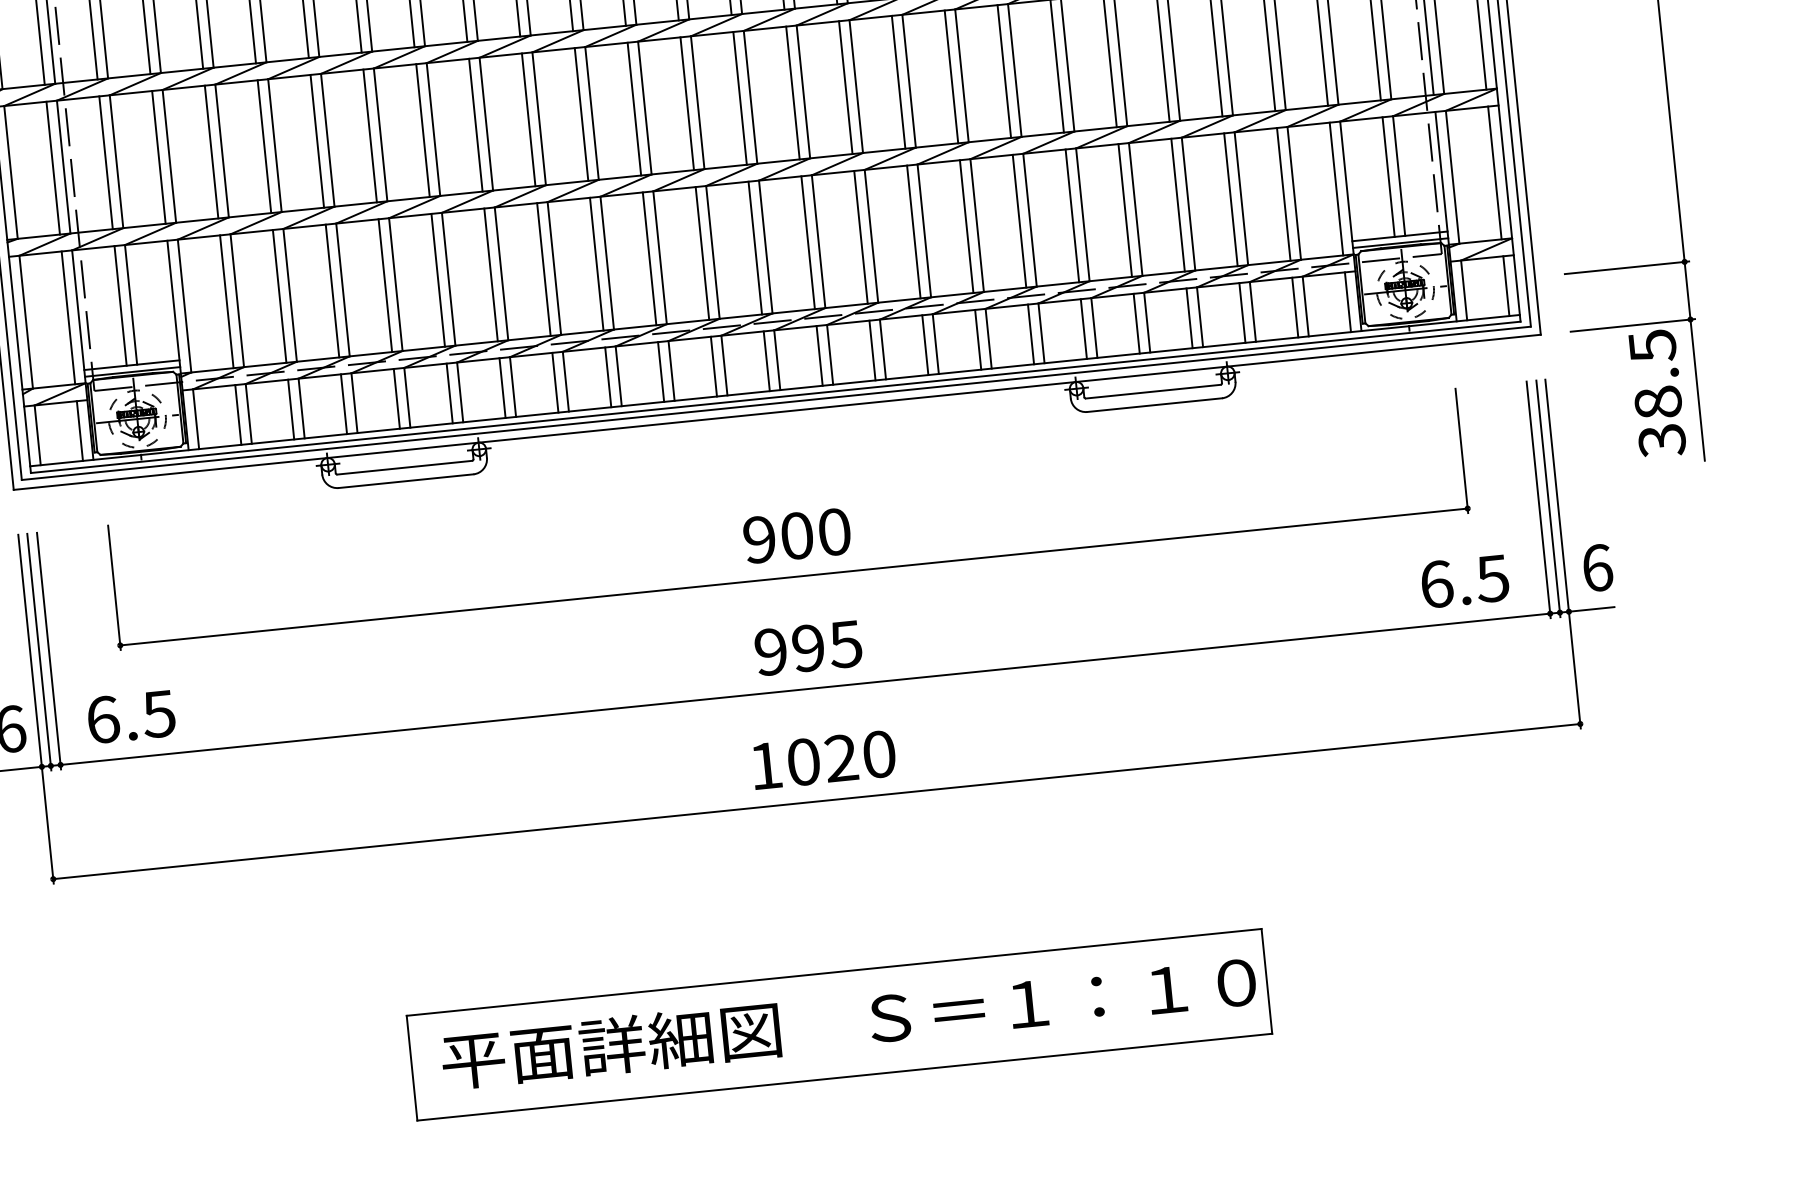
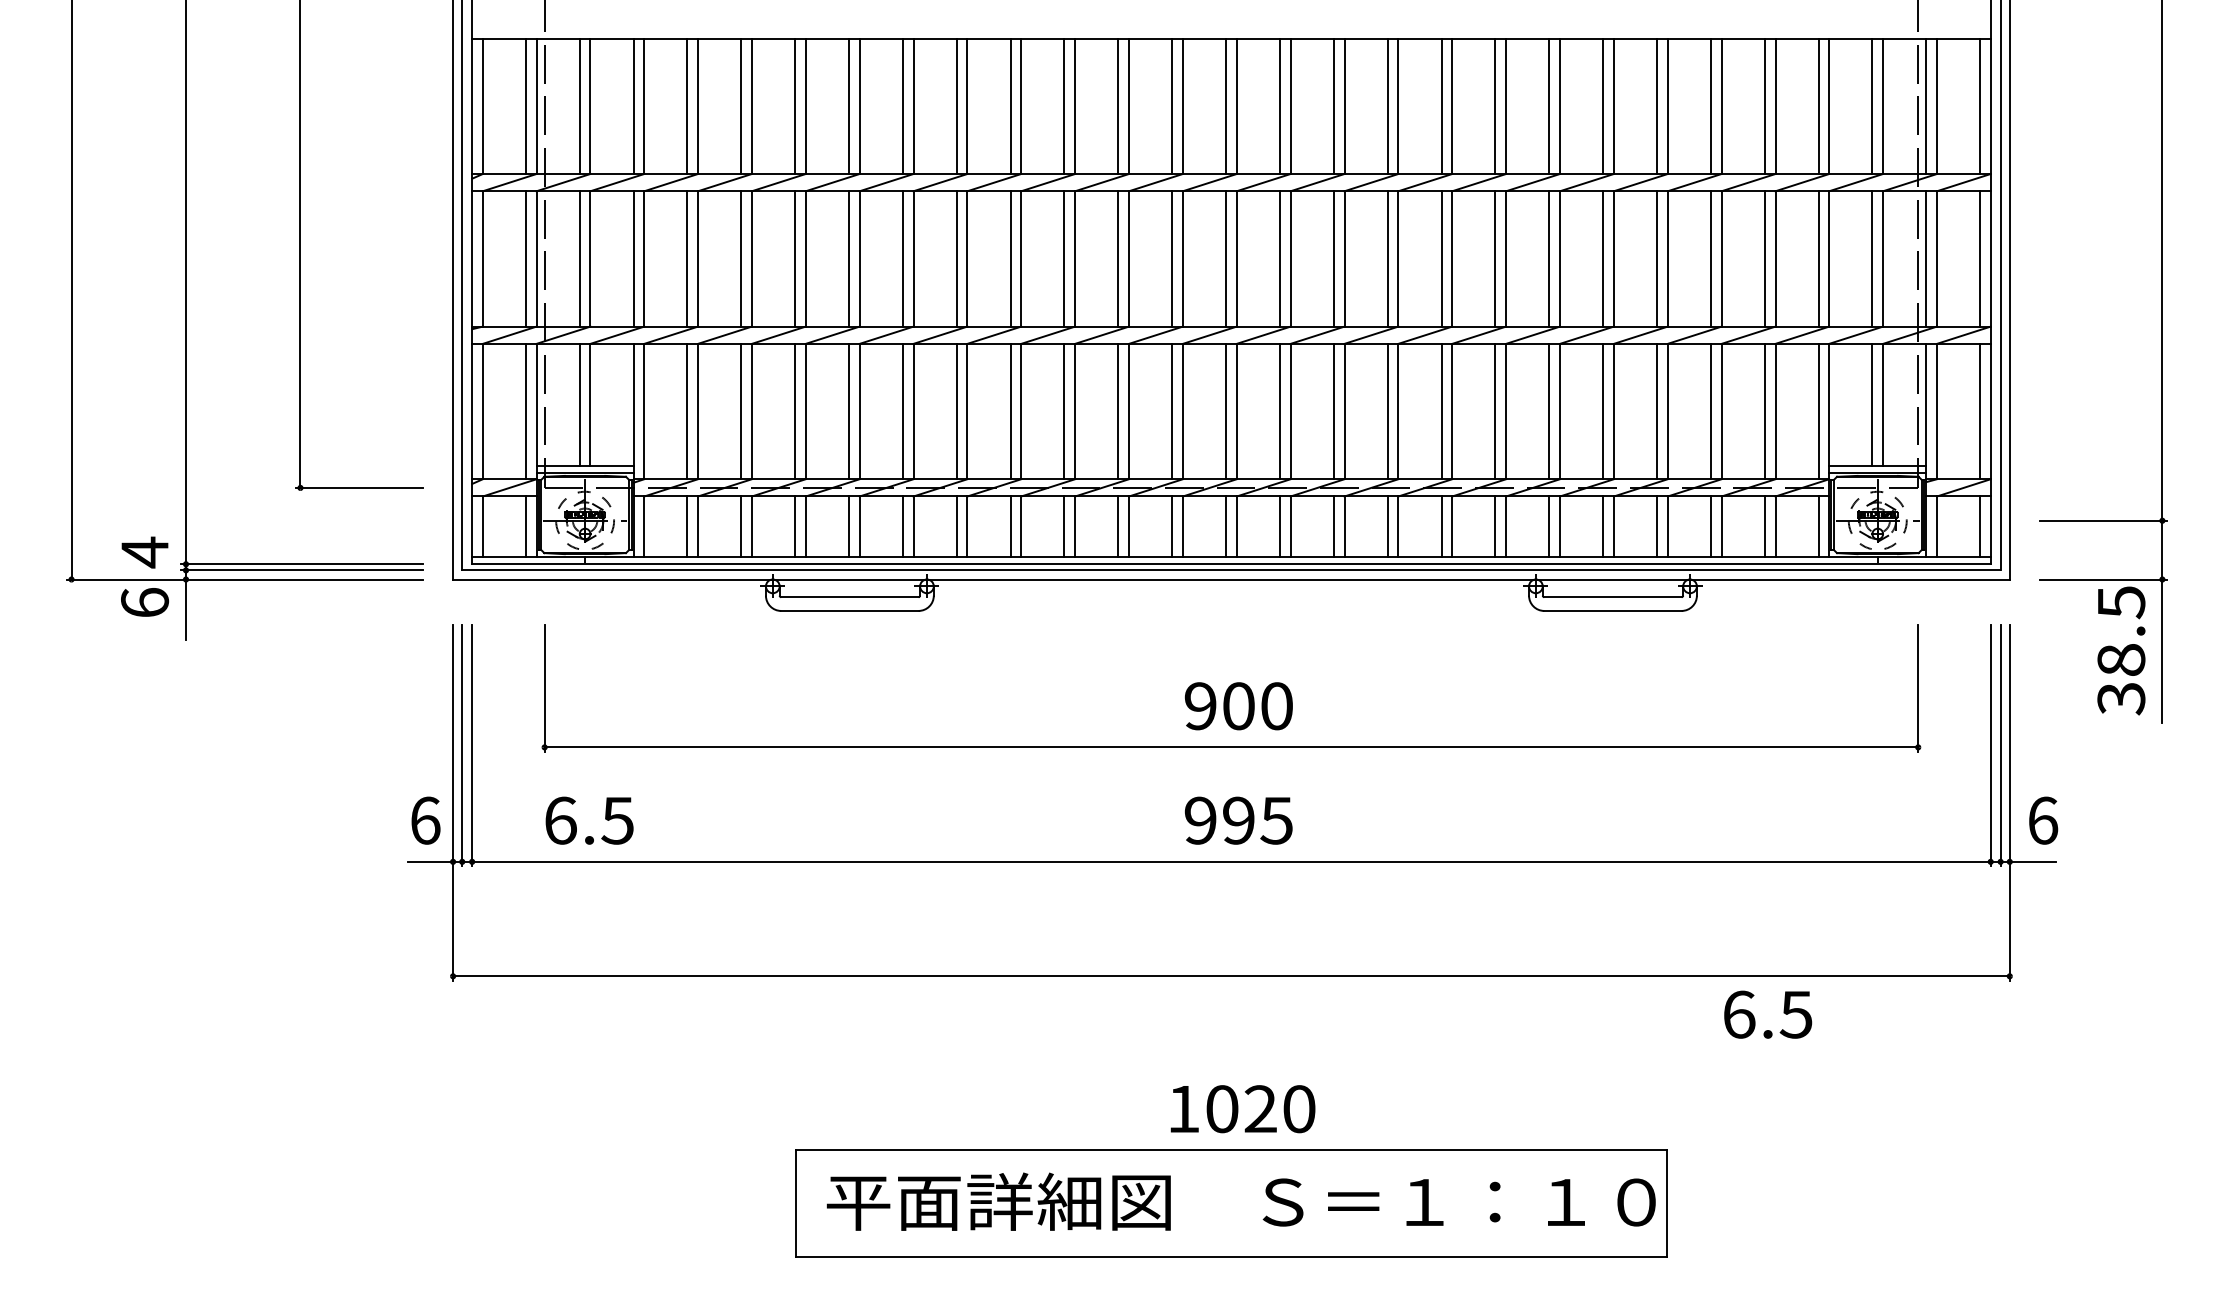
text: (1465, 581) -> (1768, 1014), moved
text: (131, 716) -> (589, 820), moved
text: (823, 760) -> (1242, 1109), moved

